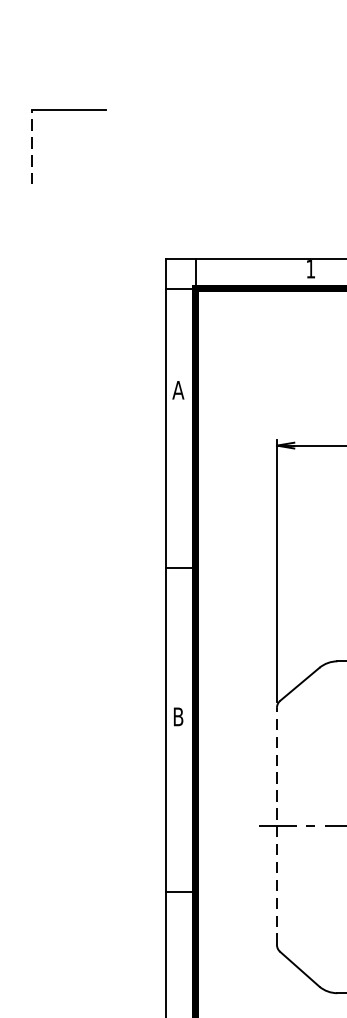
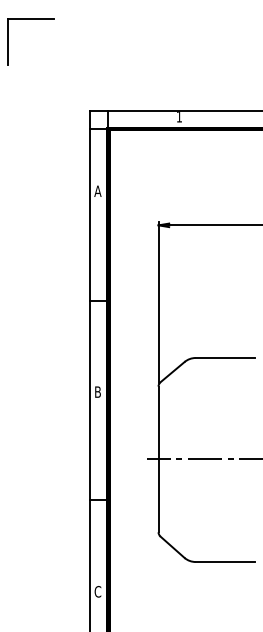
line: (31, 146) -> (7, 41), dashed -> solid
line: (276, 826) -> (158, 459), dashed -> solid

